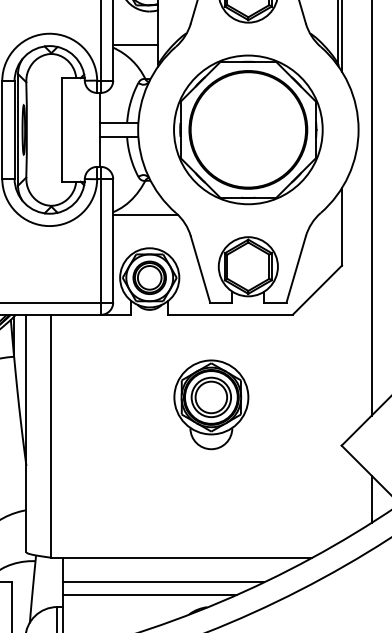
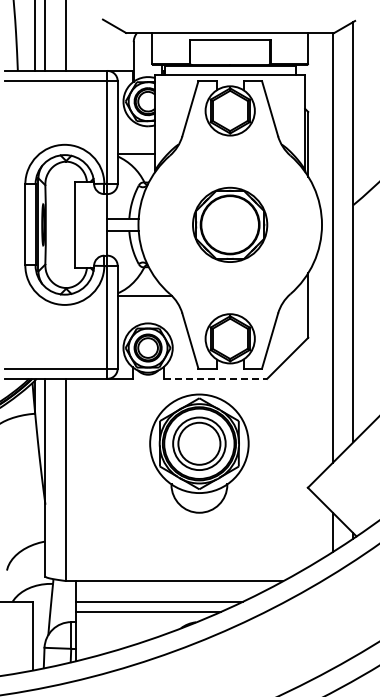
part: (247, 129) -> (229, 224), size x0.6
line: (230, 314) -> (215, 378), solid -> dashed
part: (211, 404) -> (199, 453), size x1.6

